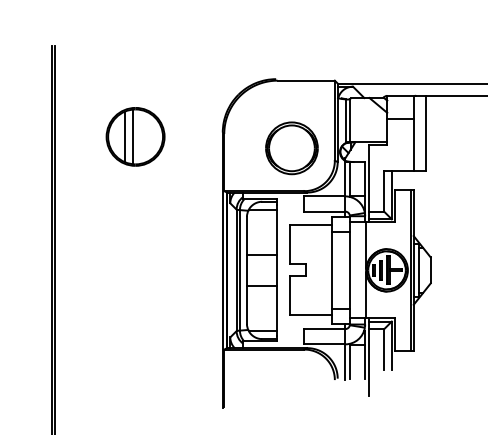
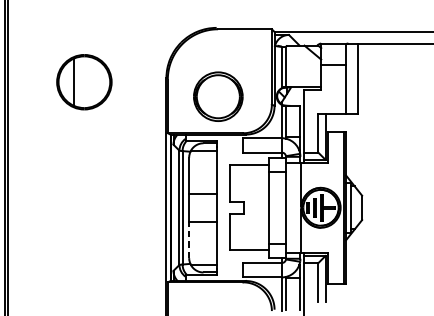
line: (132, 136) -> (81, 81), removed
part: (291, 148) -> (217, 96), moved
line: (246, 304) -> (188, 239), solid -> dashed

